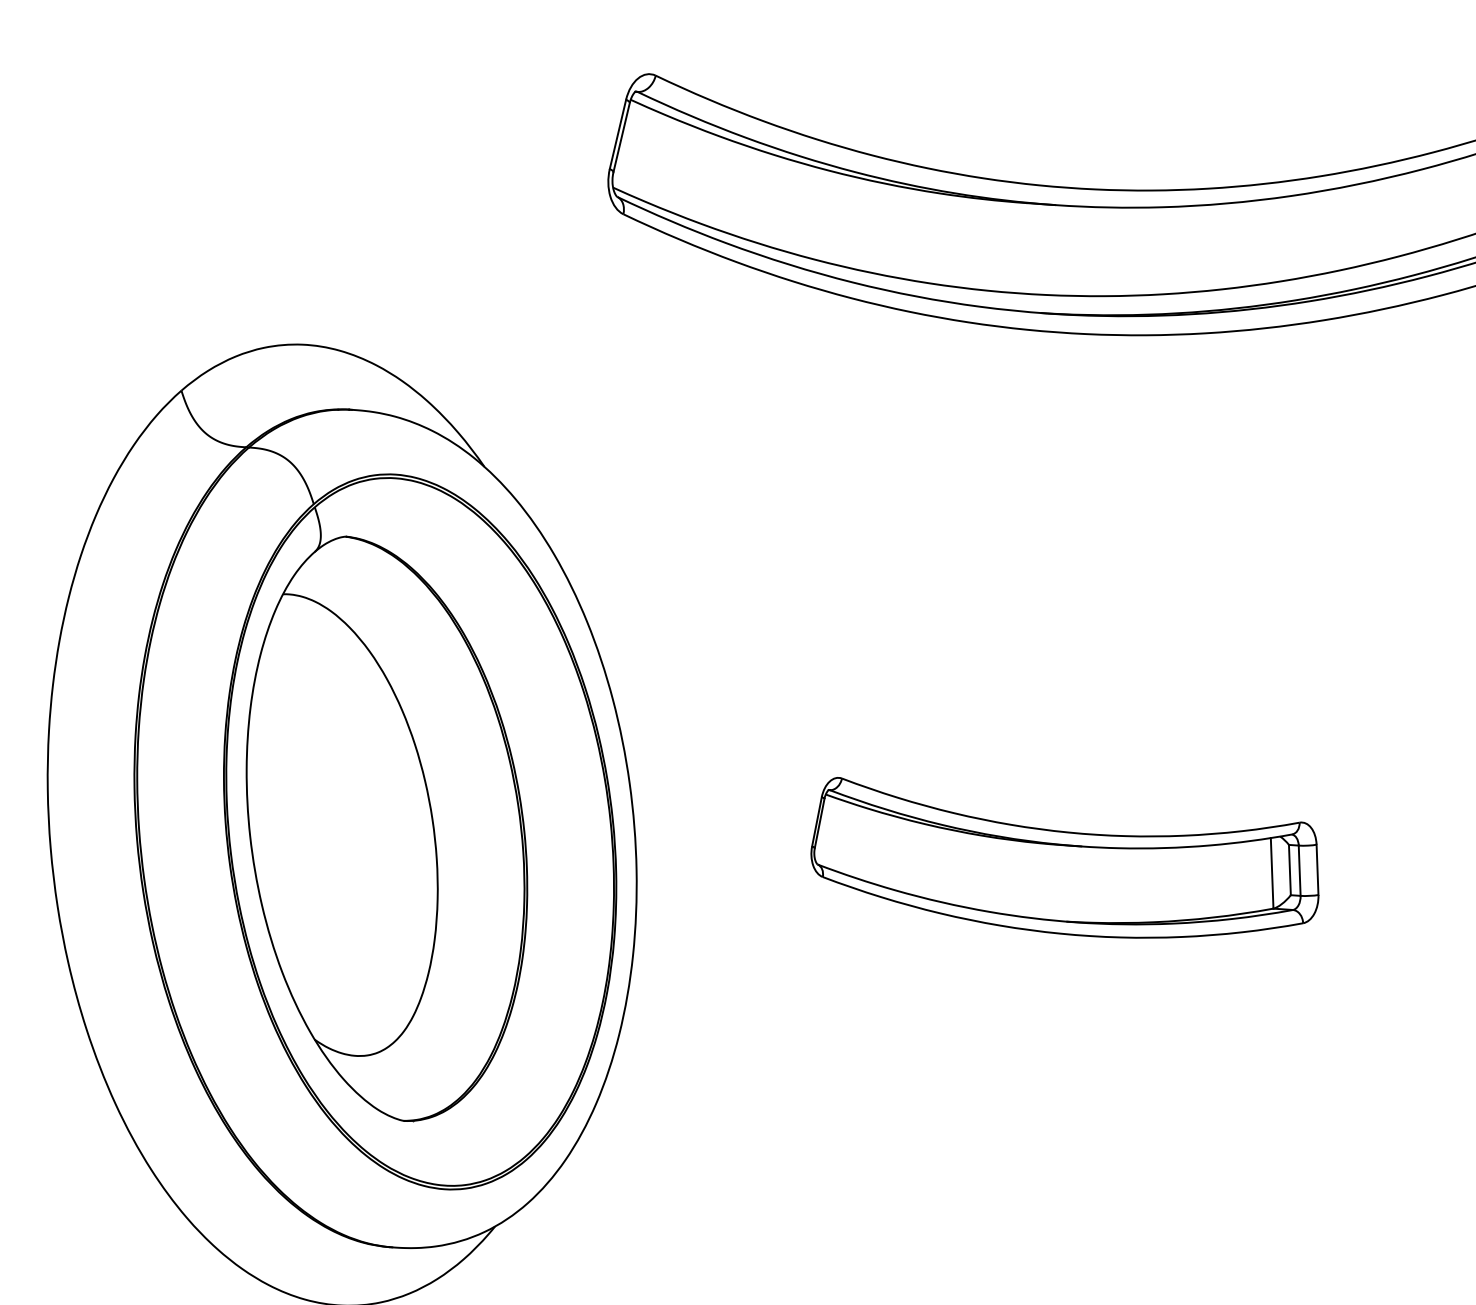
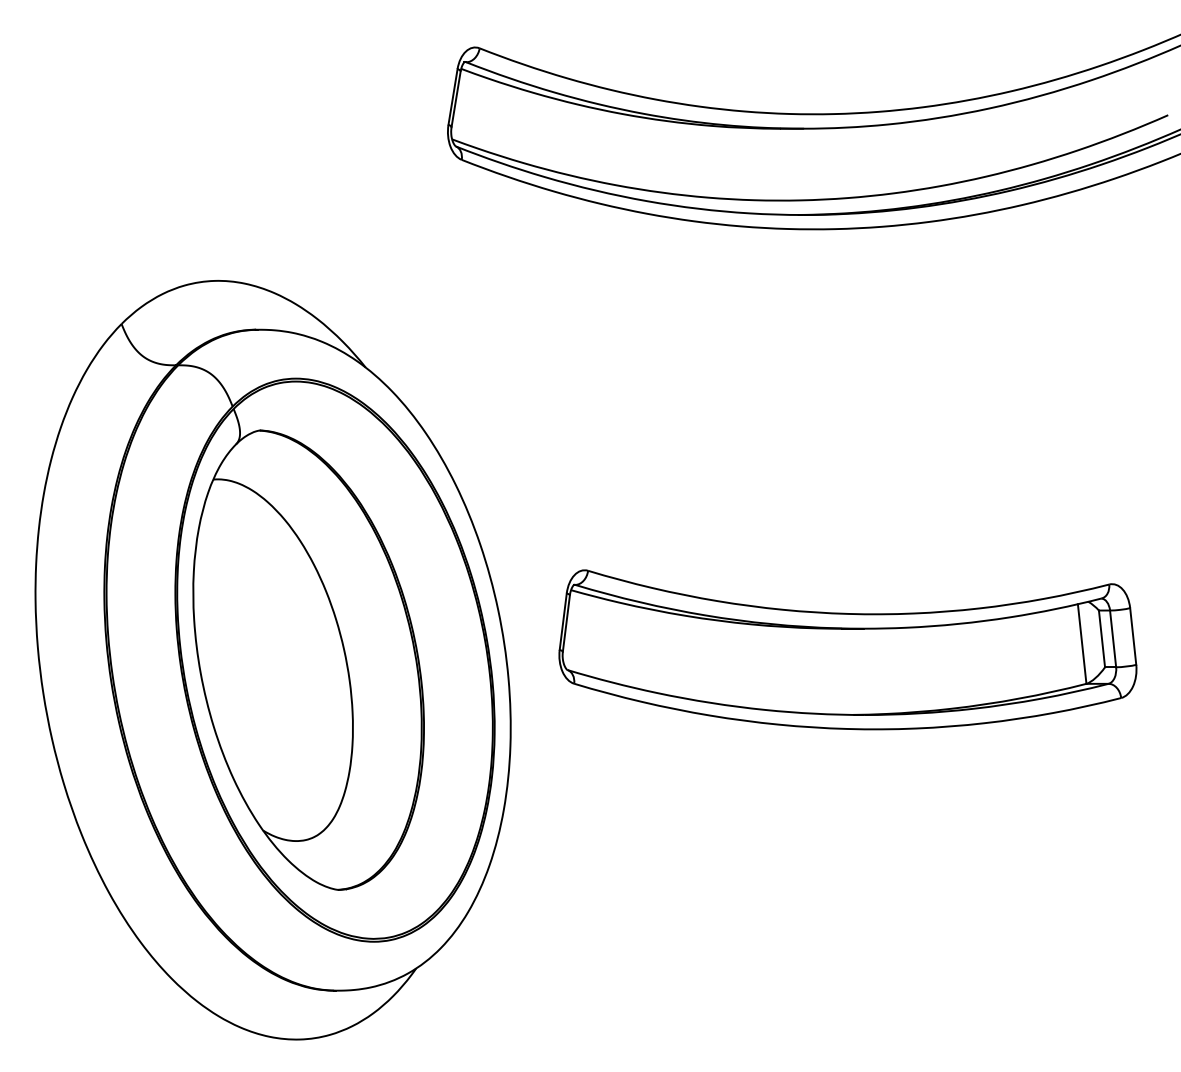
part: (1065, 863) -> (847, 649), size x1.43

